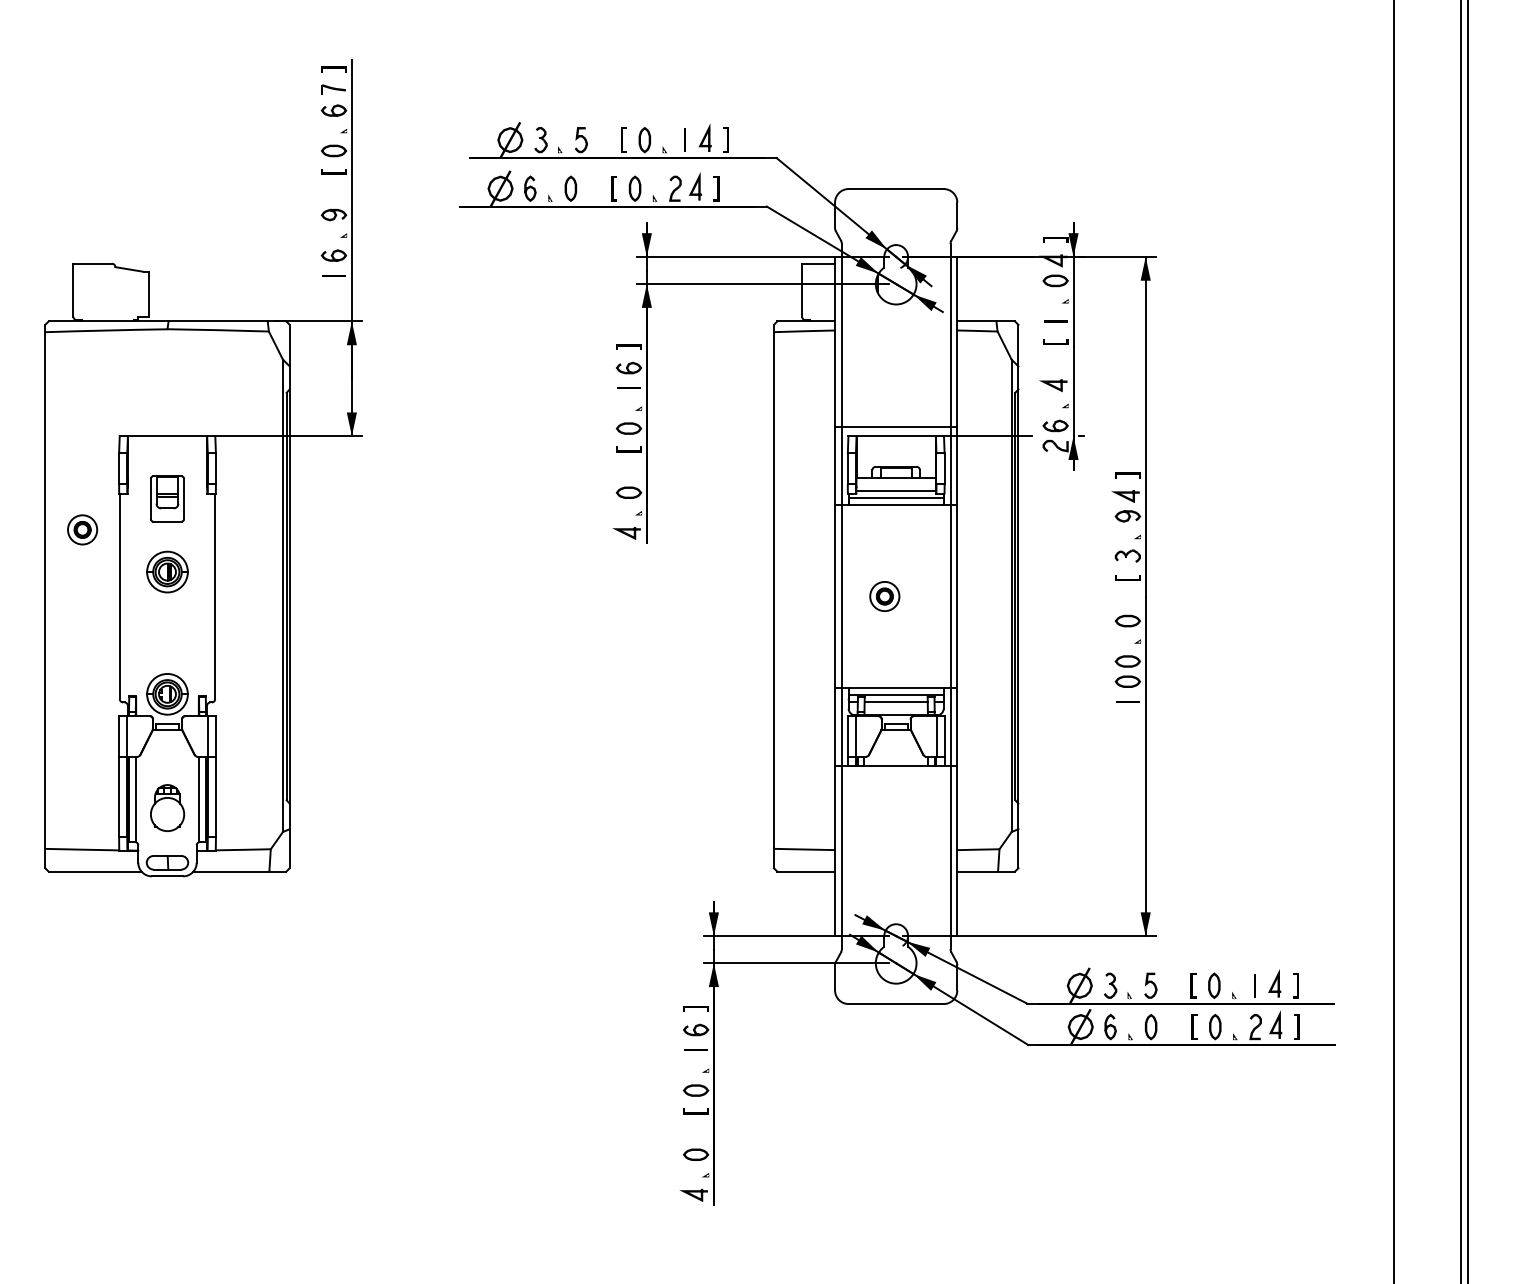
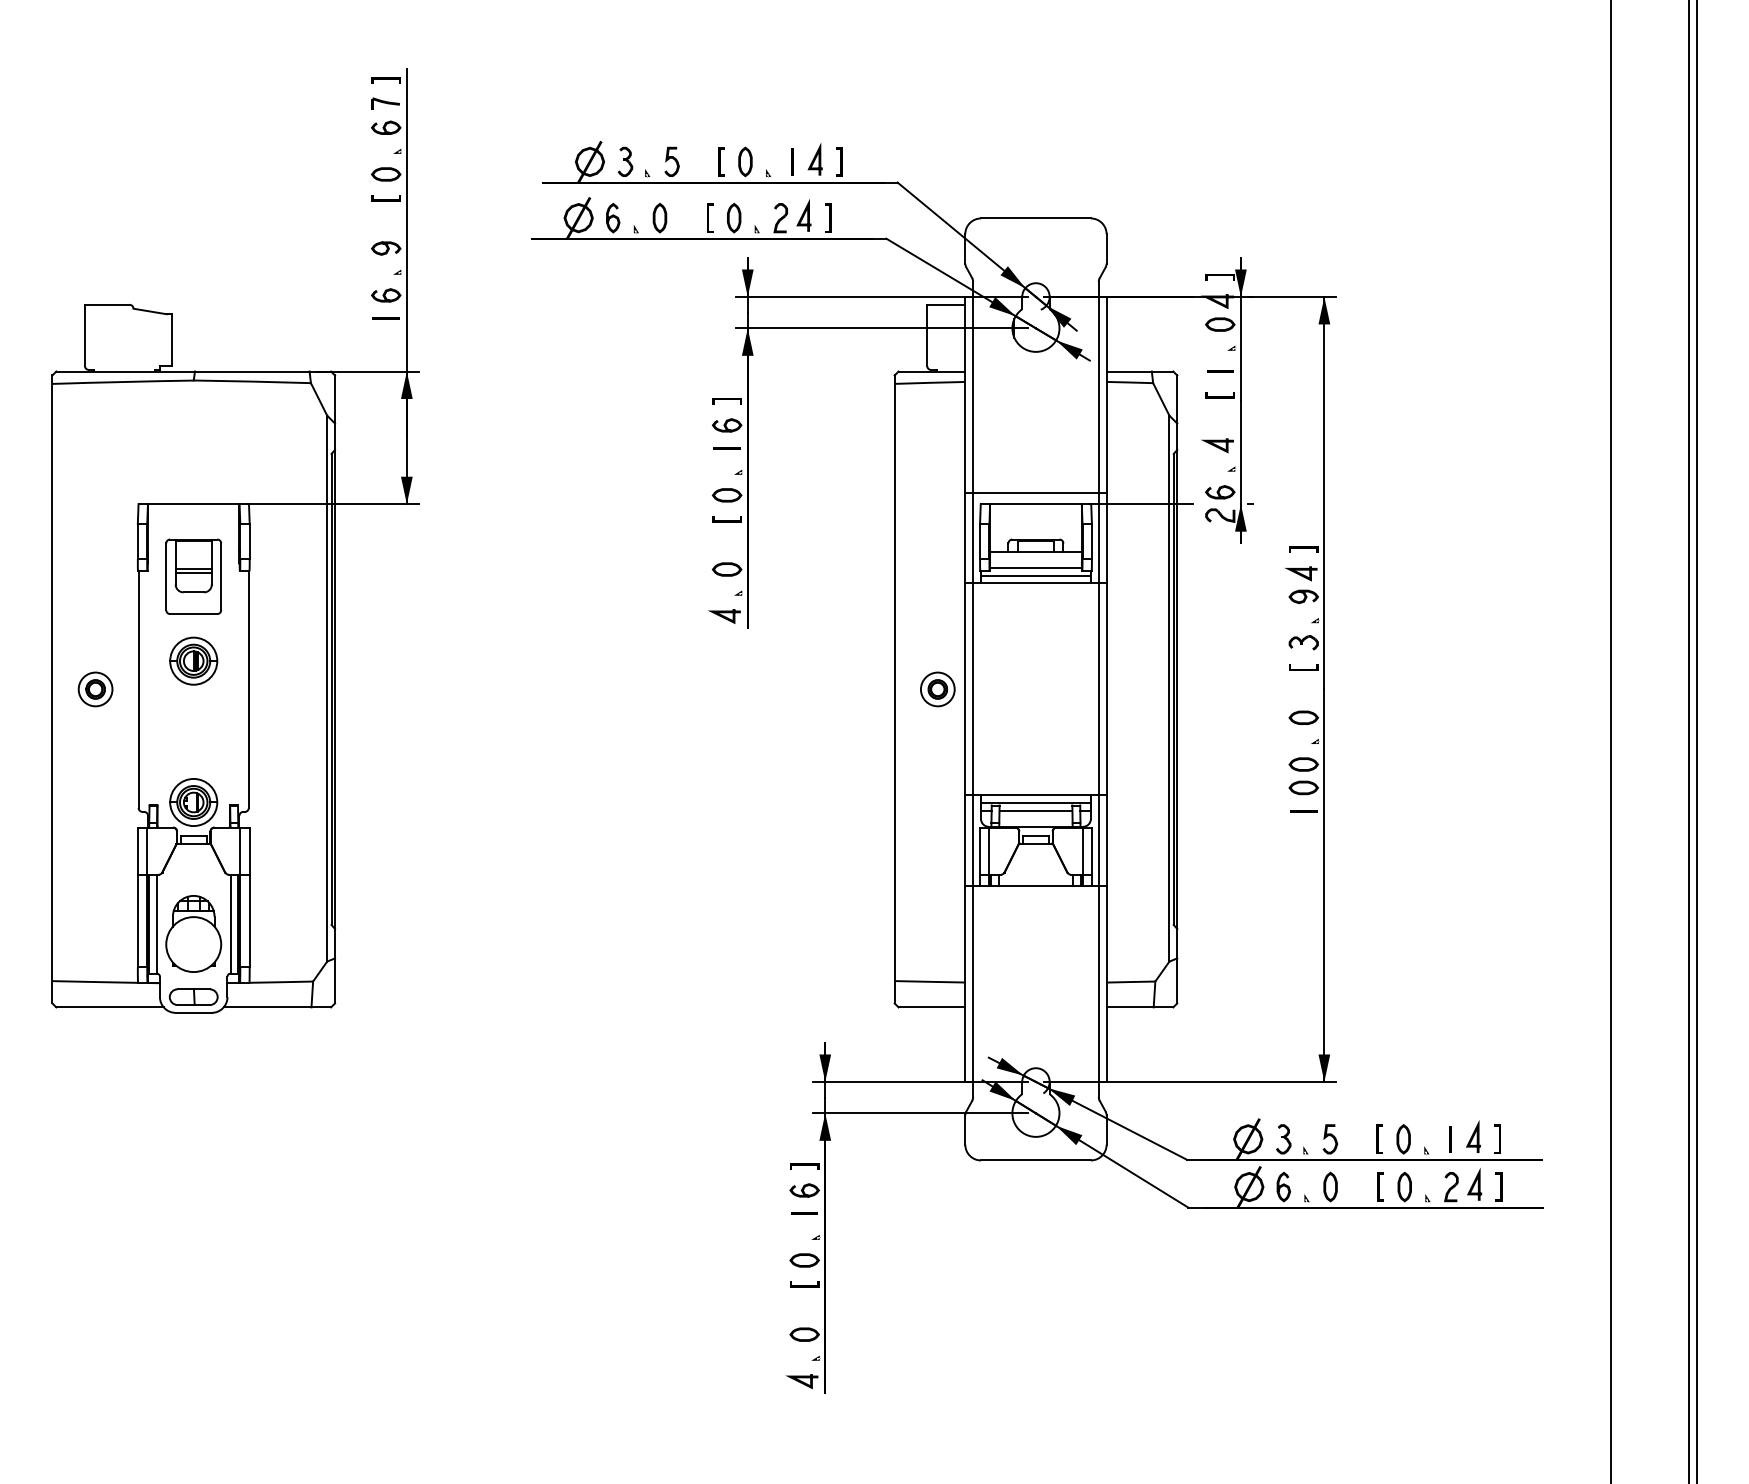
part: (167, 498) -> (193, 576), size x1.43
part: (82, 529) -> (95, 689), moved
part: (884, 596) -> (937, 689), moved
part: (167, 807) -> (193, 933), size x1.43

